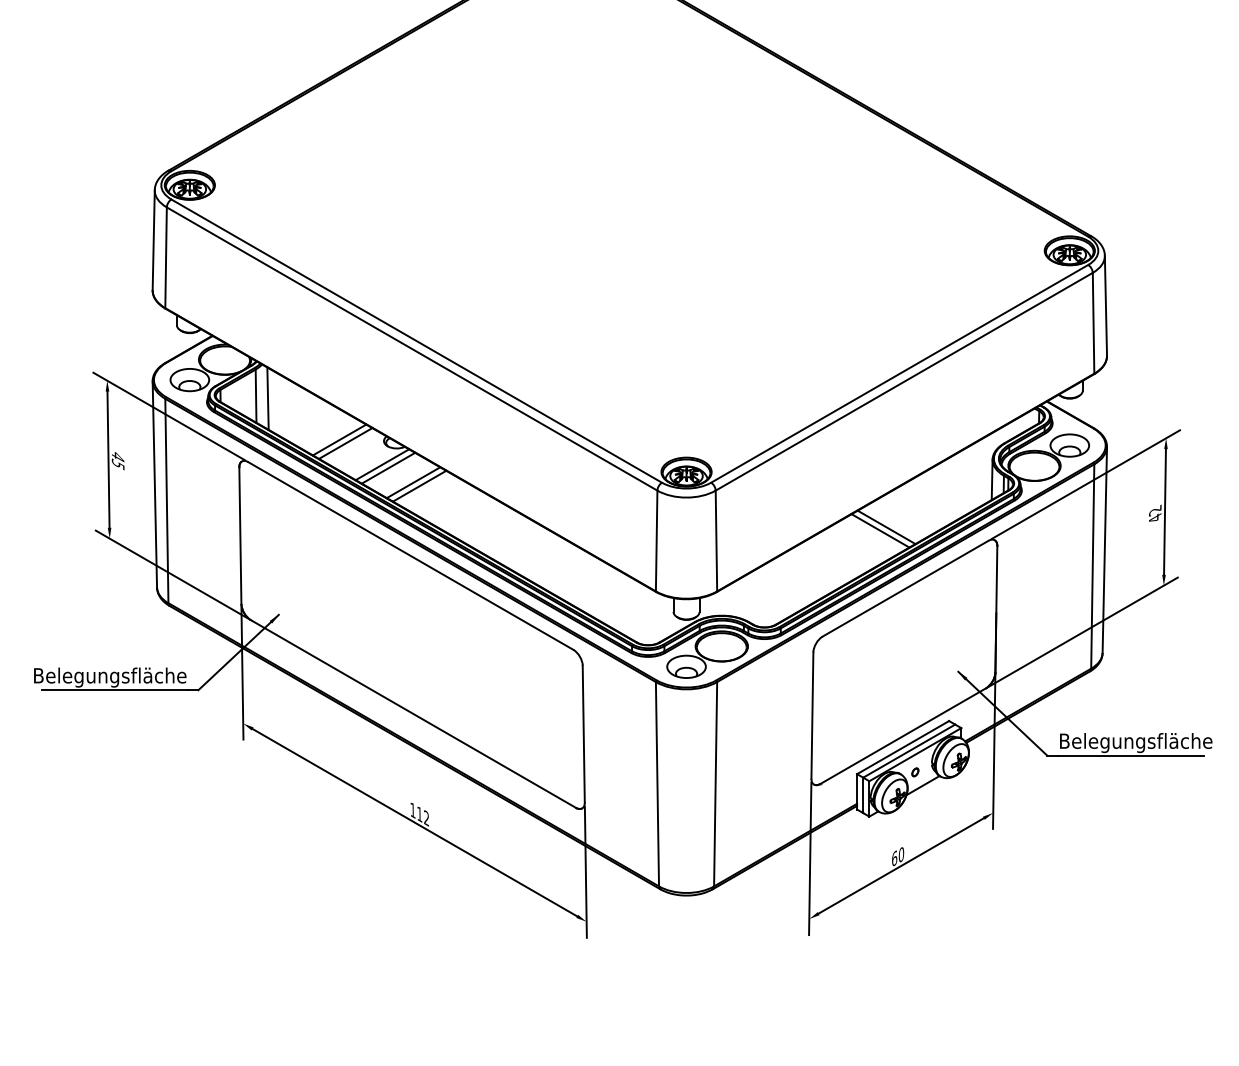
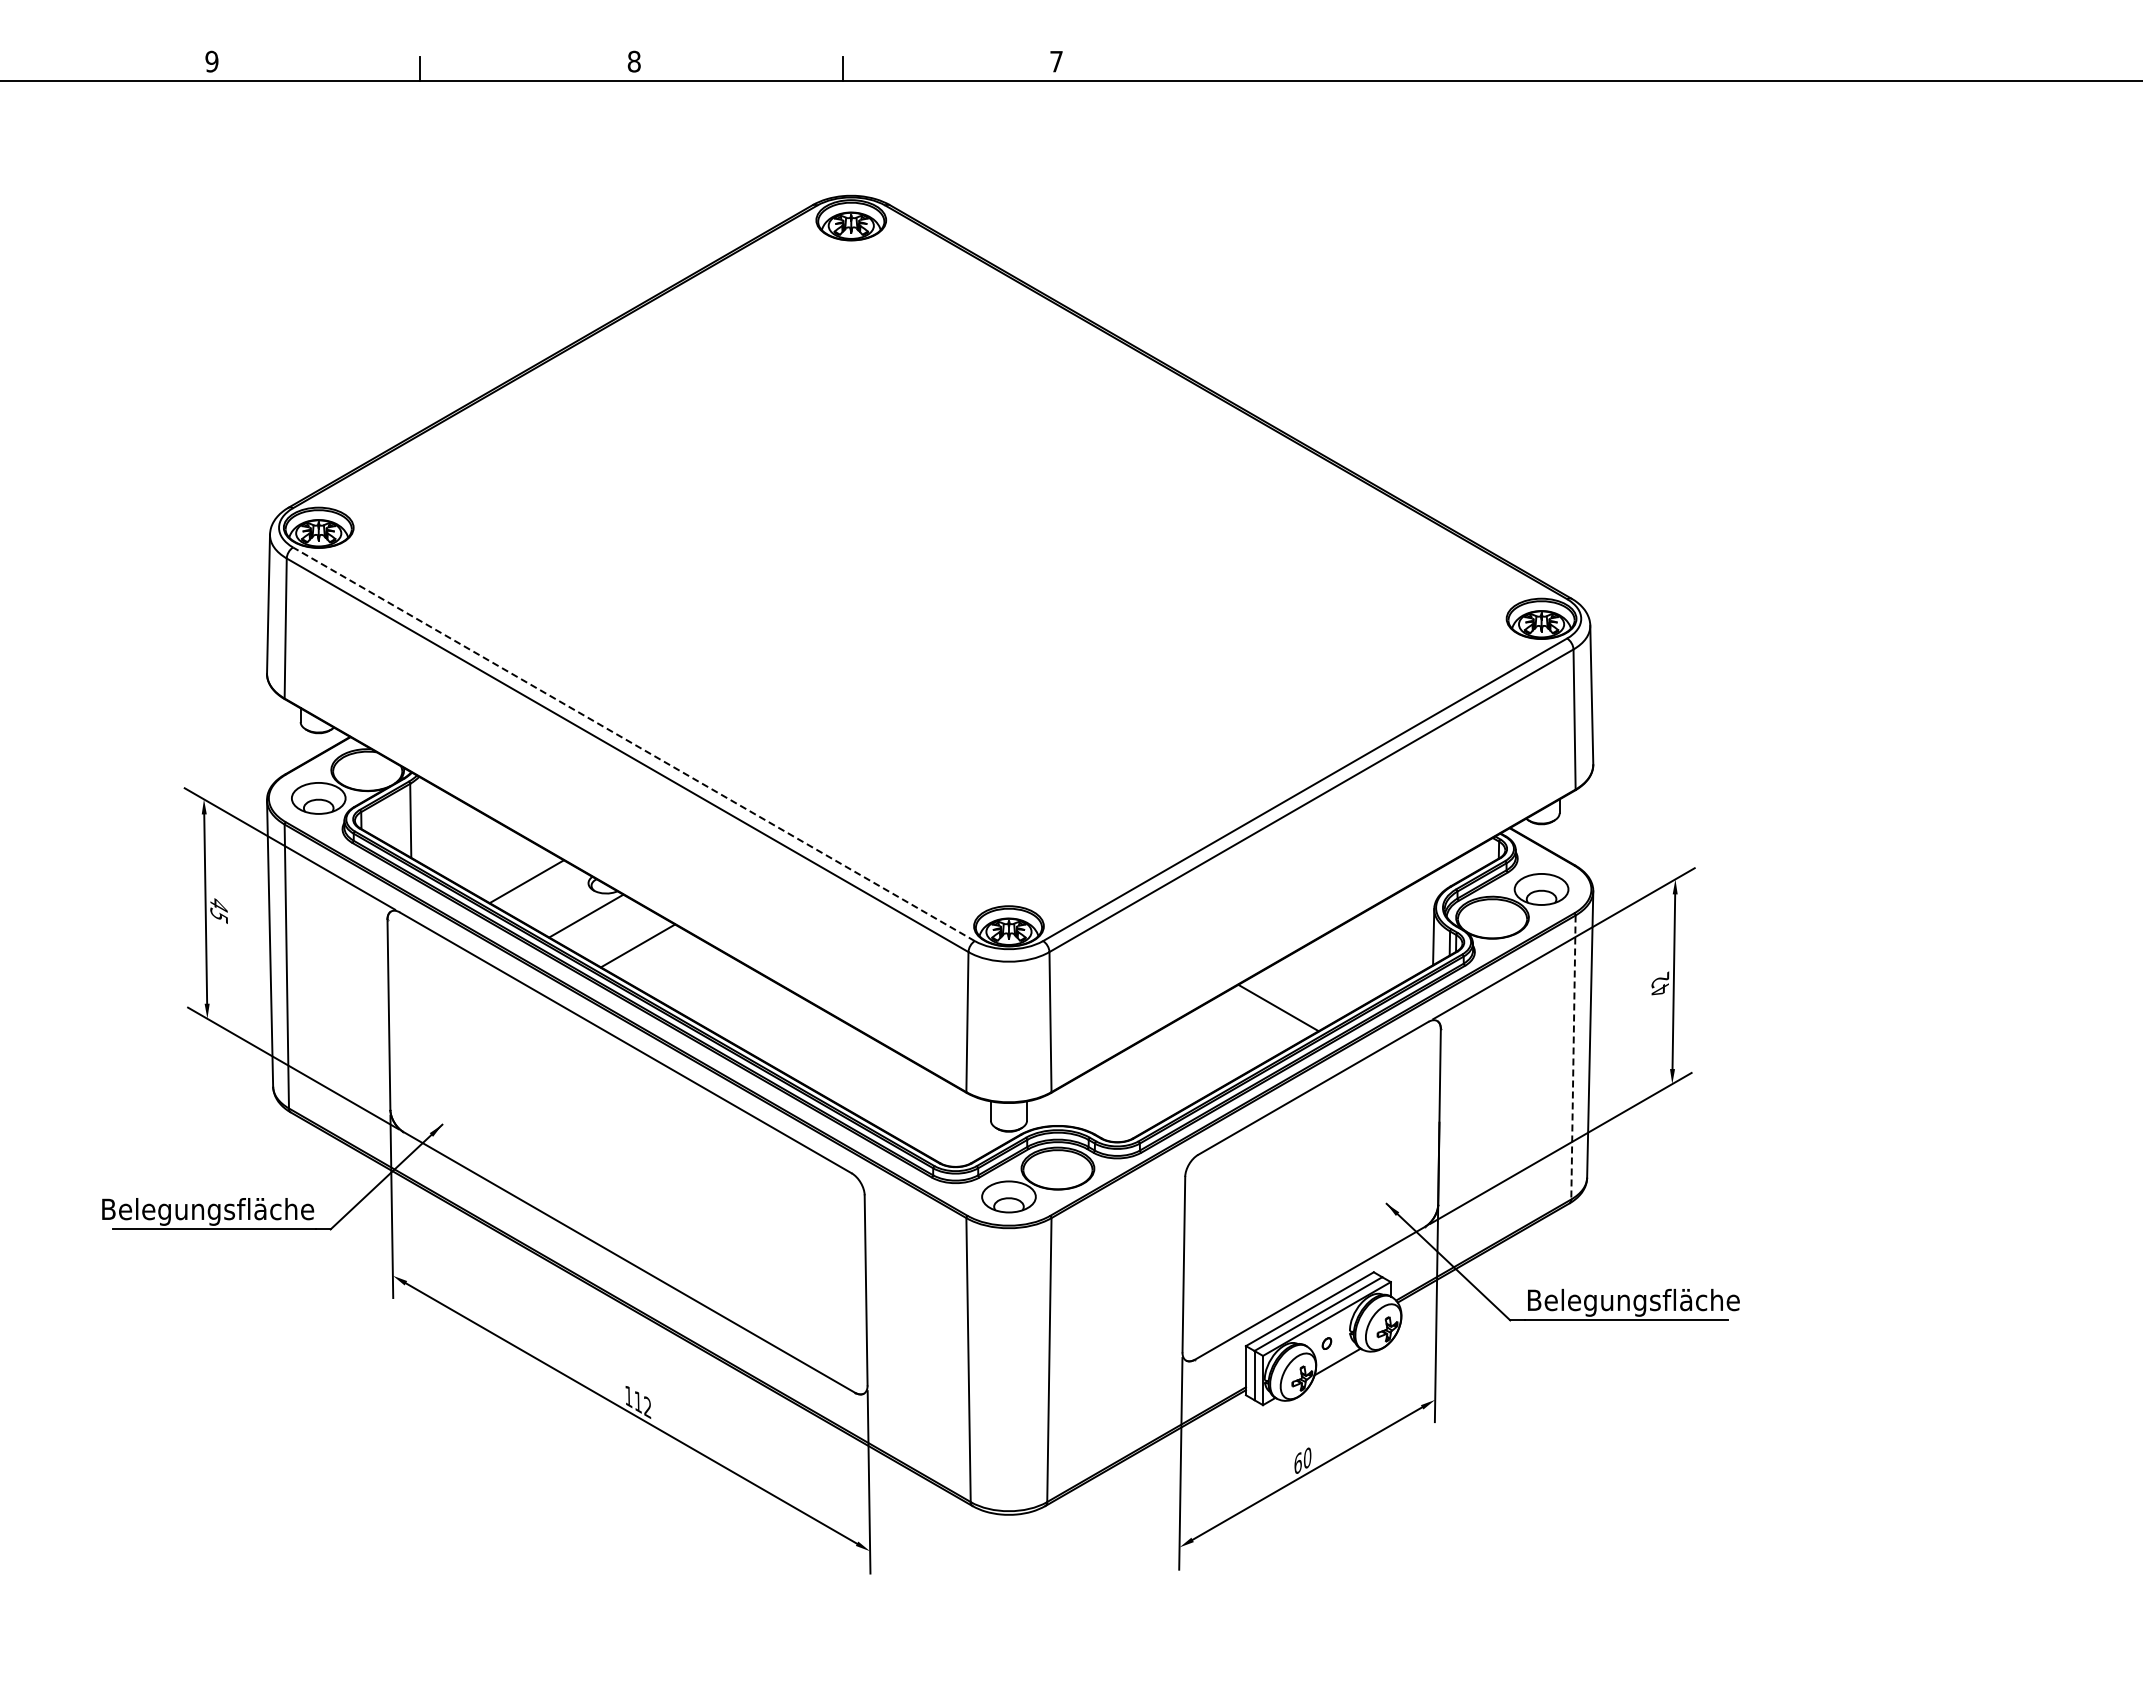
line: (417, 341) -> (634, 744), solid -> dashed
line: (268, 398) -> (427, 824), removed
line: (345, 443) -> (535, 886), removed
line: (388, 467) -> (594, 920), removed
line: (413, 482) -> (629, 940), removed
line: (886, 526) -> (1286, 1002), removed
line: (1092, 567) -> (1573, 1058), solid -> dashed

